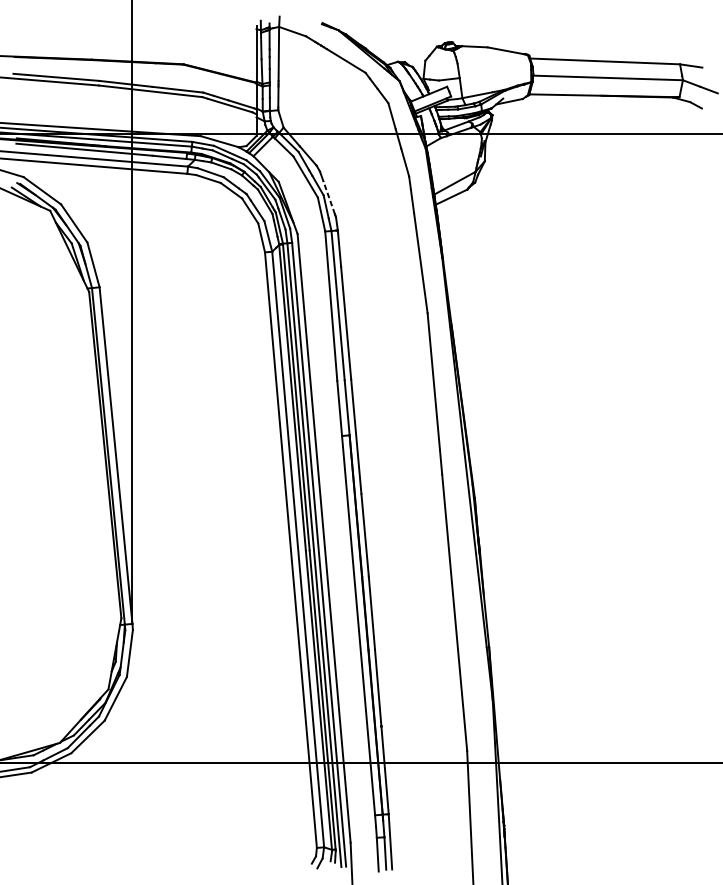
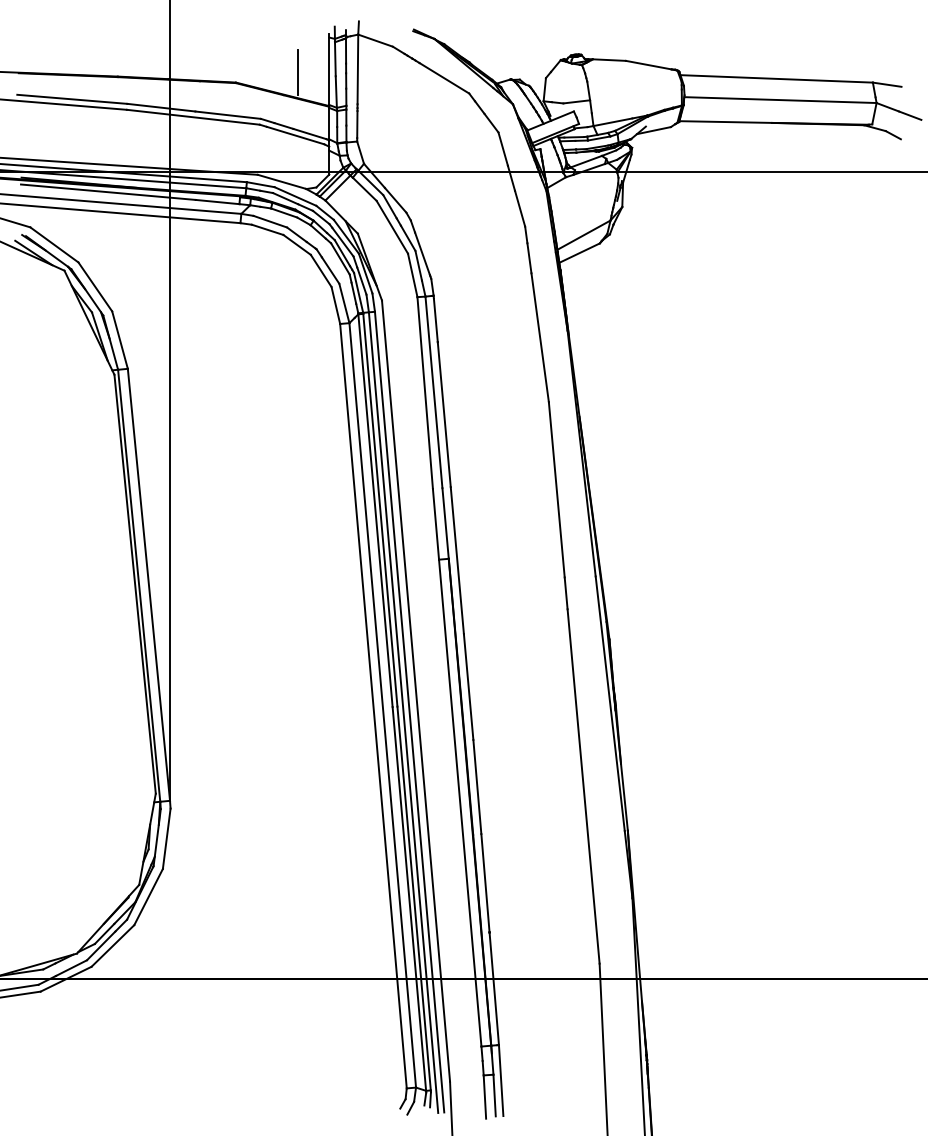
line: (231, 55) -> (297, 71), added
line: (329, 197) -> (422, 253), dashed -> solid

